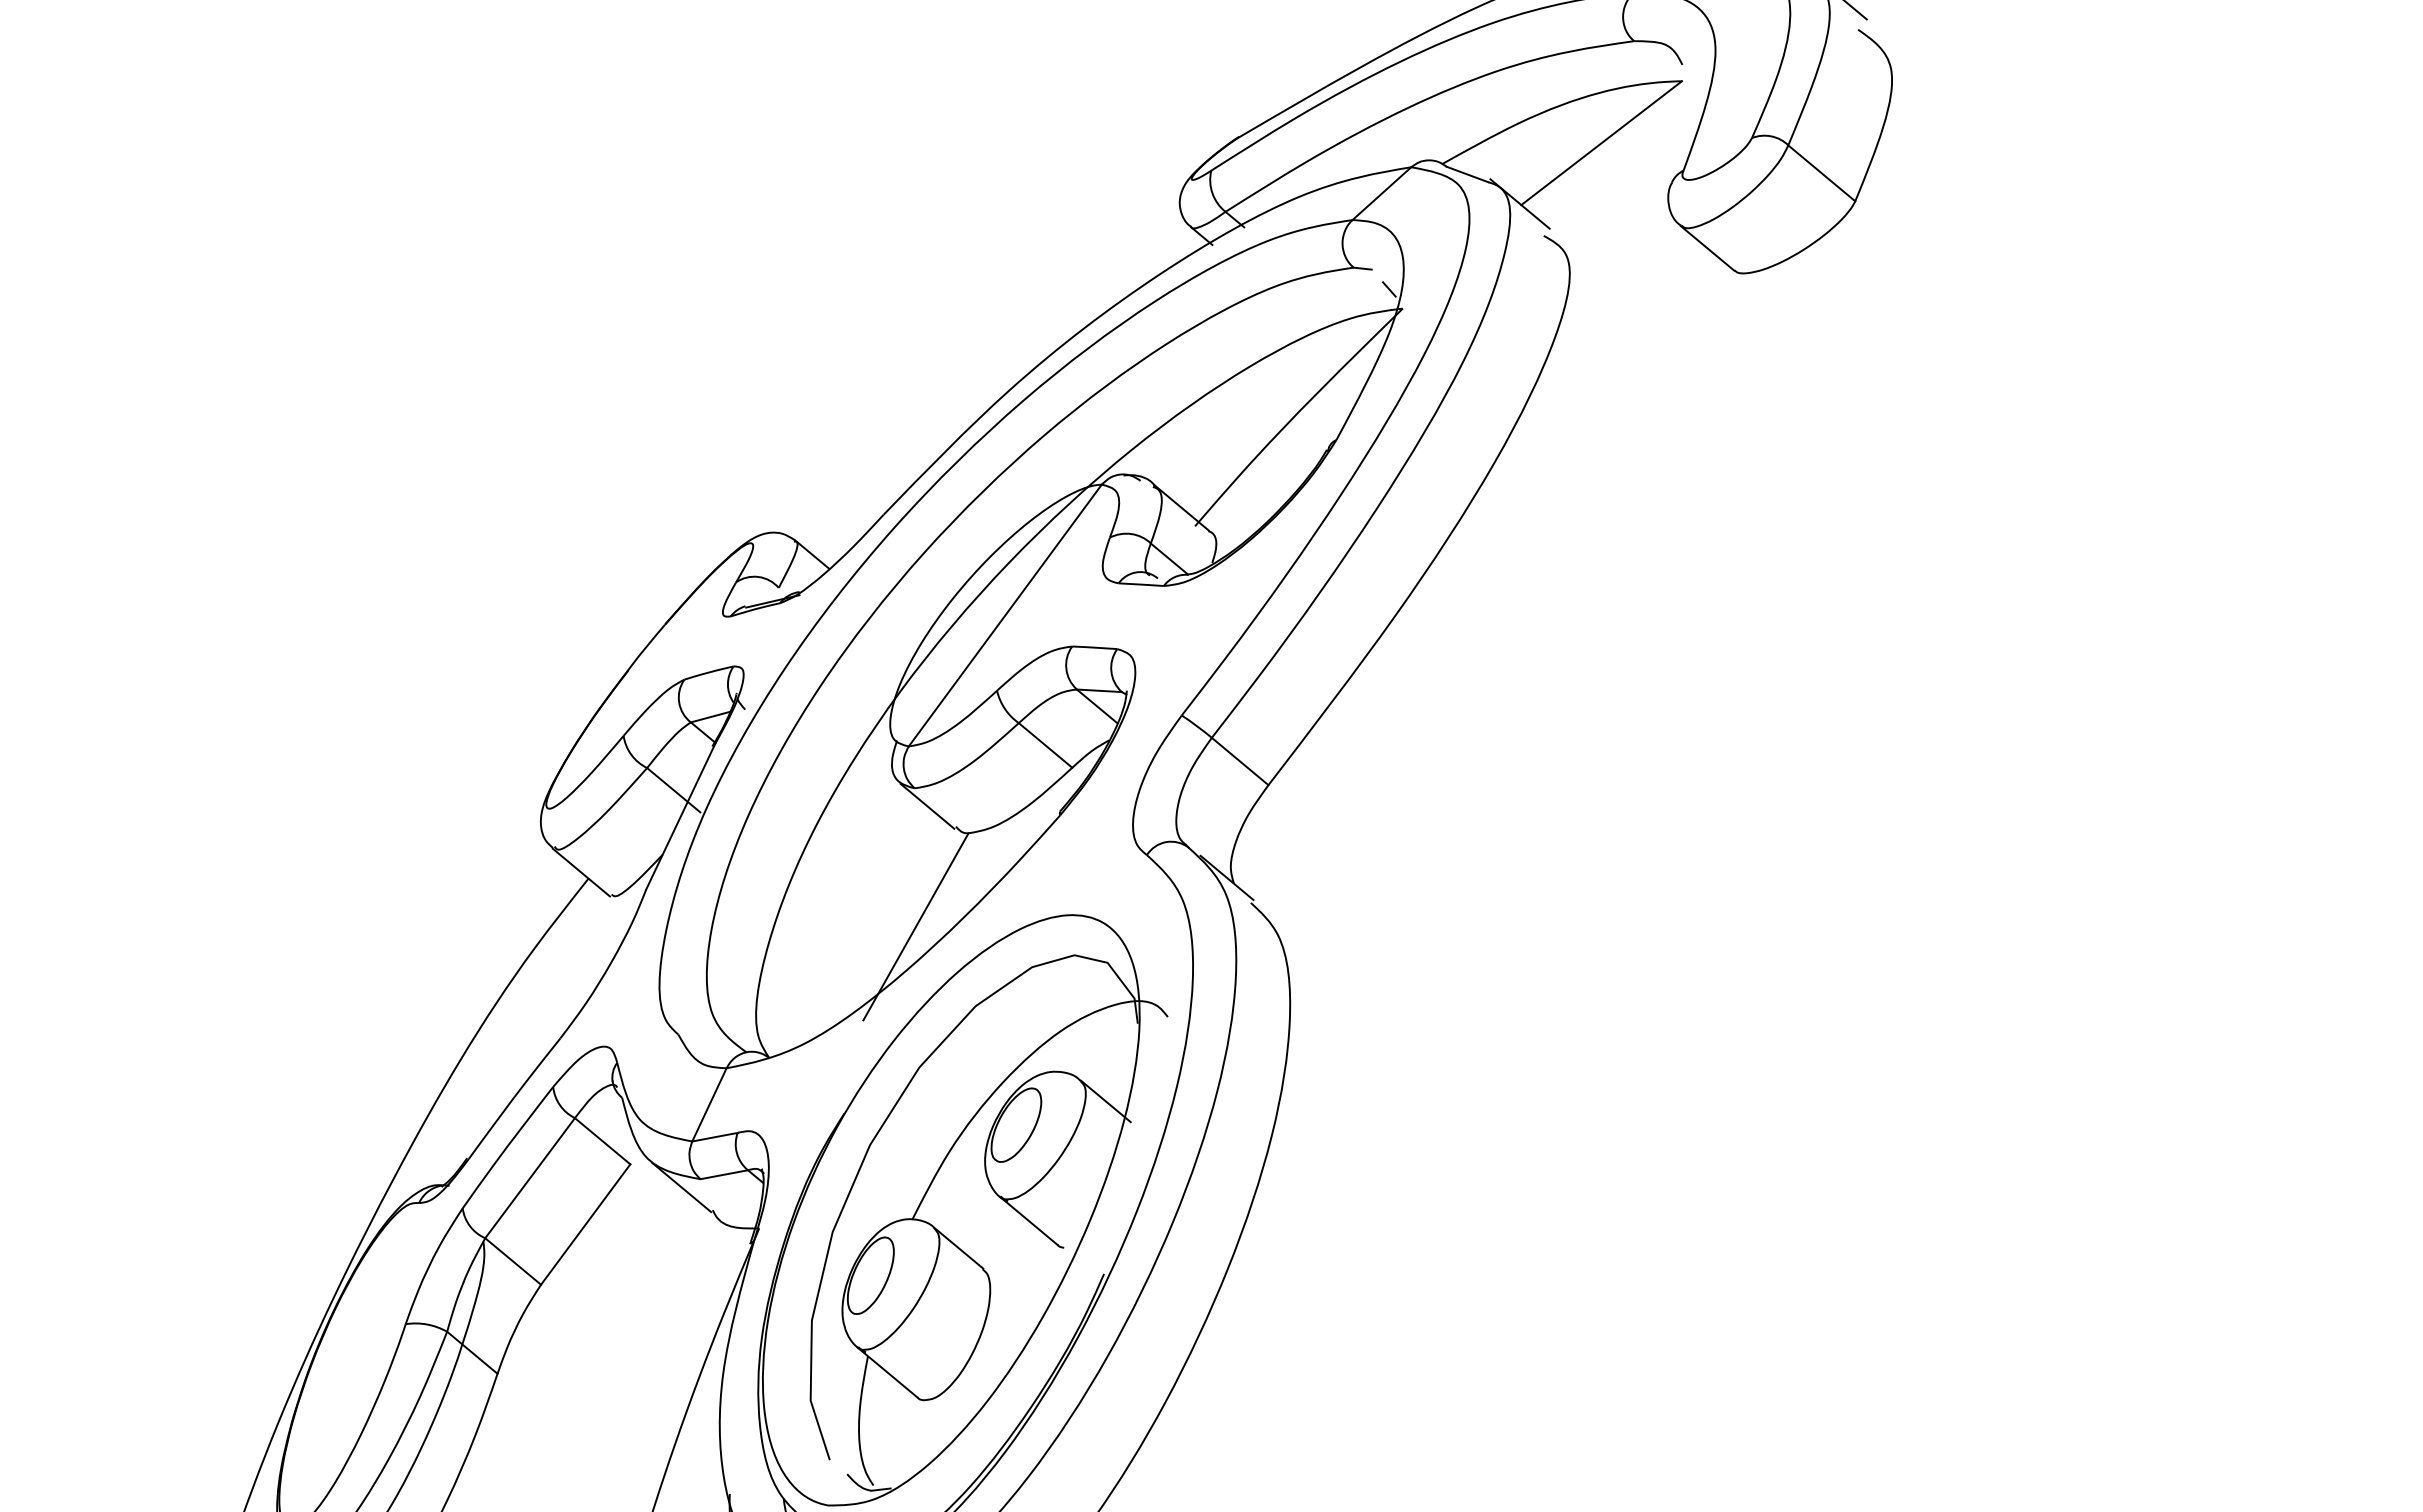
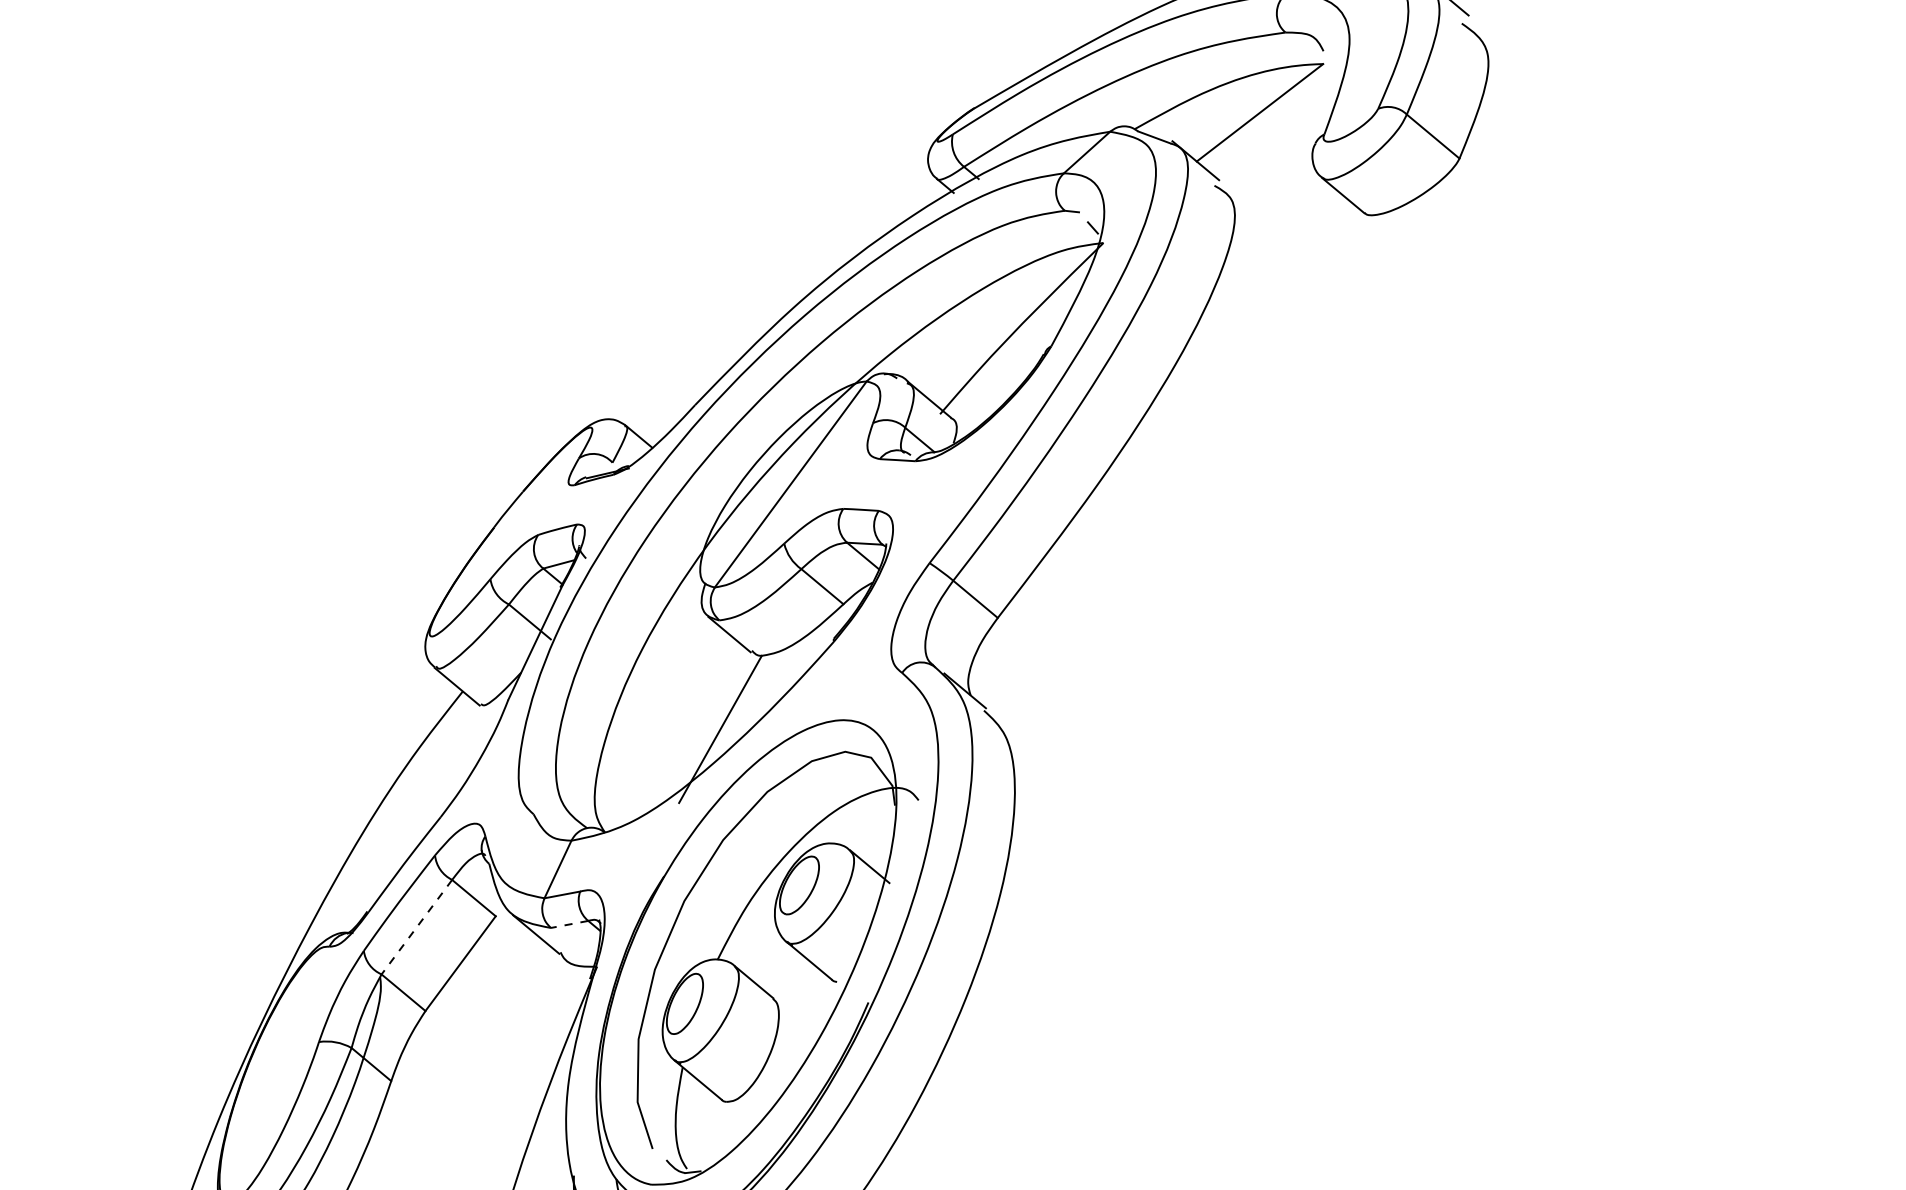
line: (723, 1174) -> (569, 924), solid -> dashed
line: (530, 1178) -> (417, 927), solid -> dashed

